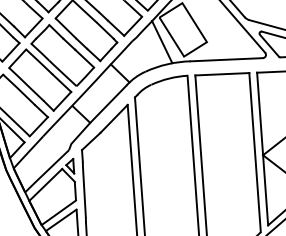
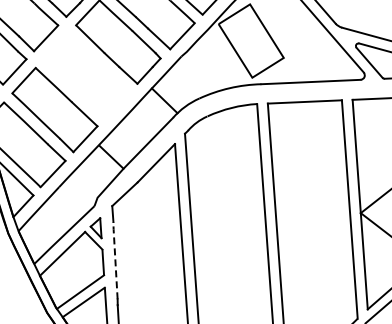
line: (162, 41) -> (222, 57), removed
part: (62, 54) -> (85, 75), removed
line: (84, 189) -> (115, 259), solid -> dashed

